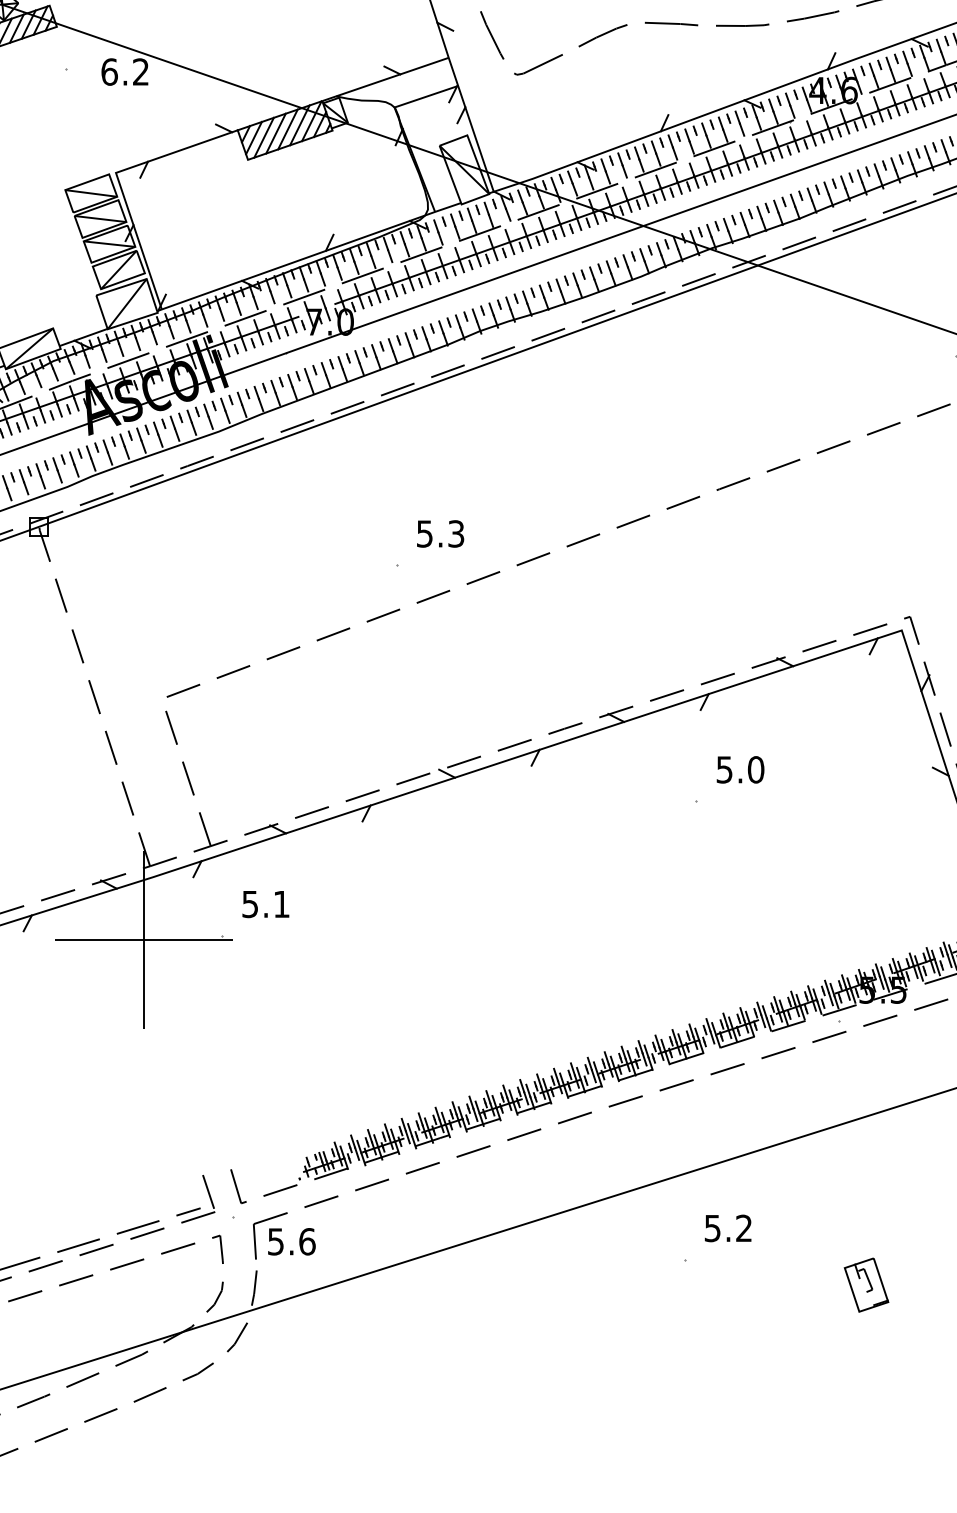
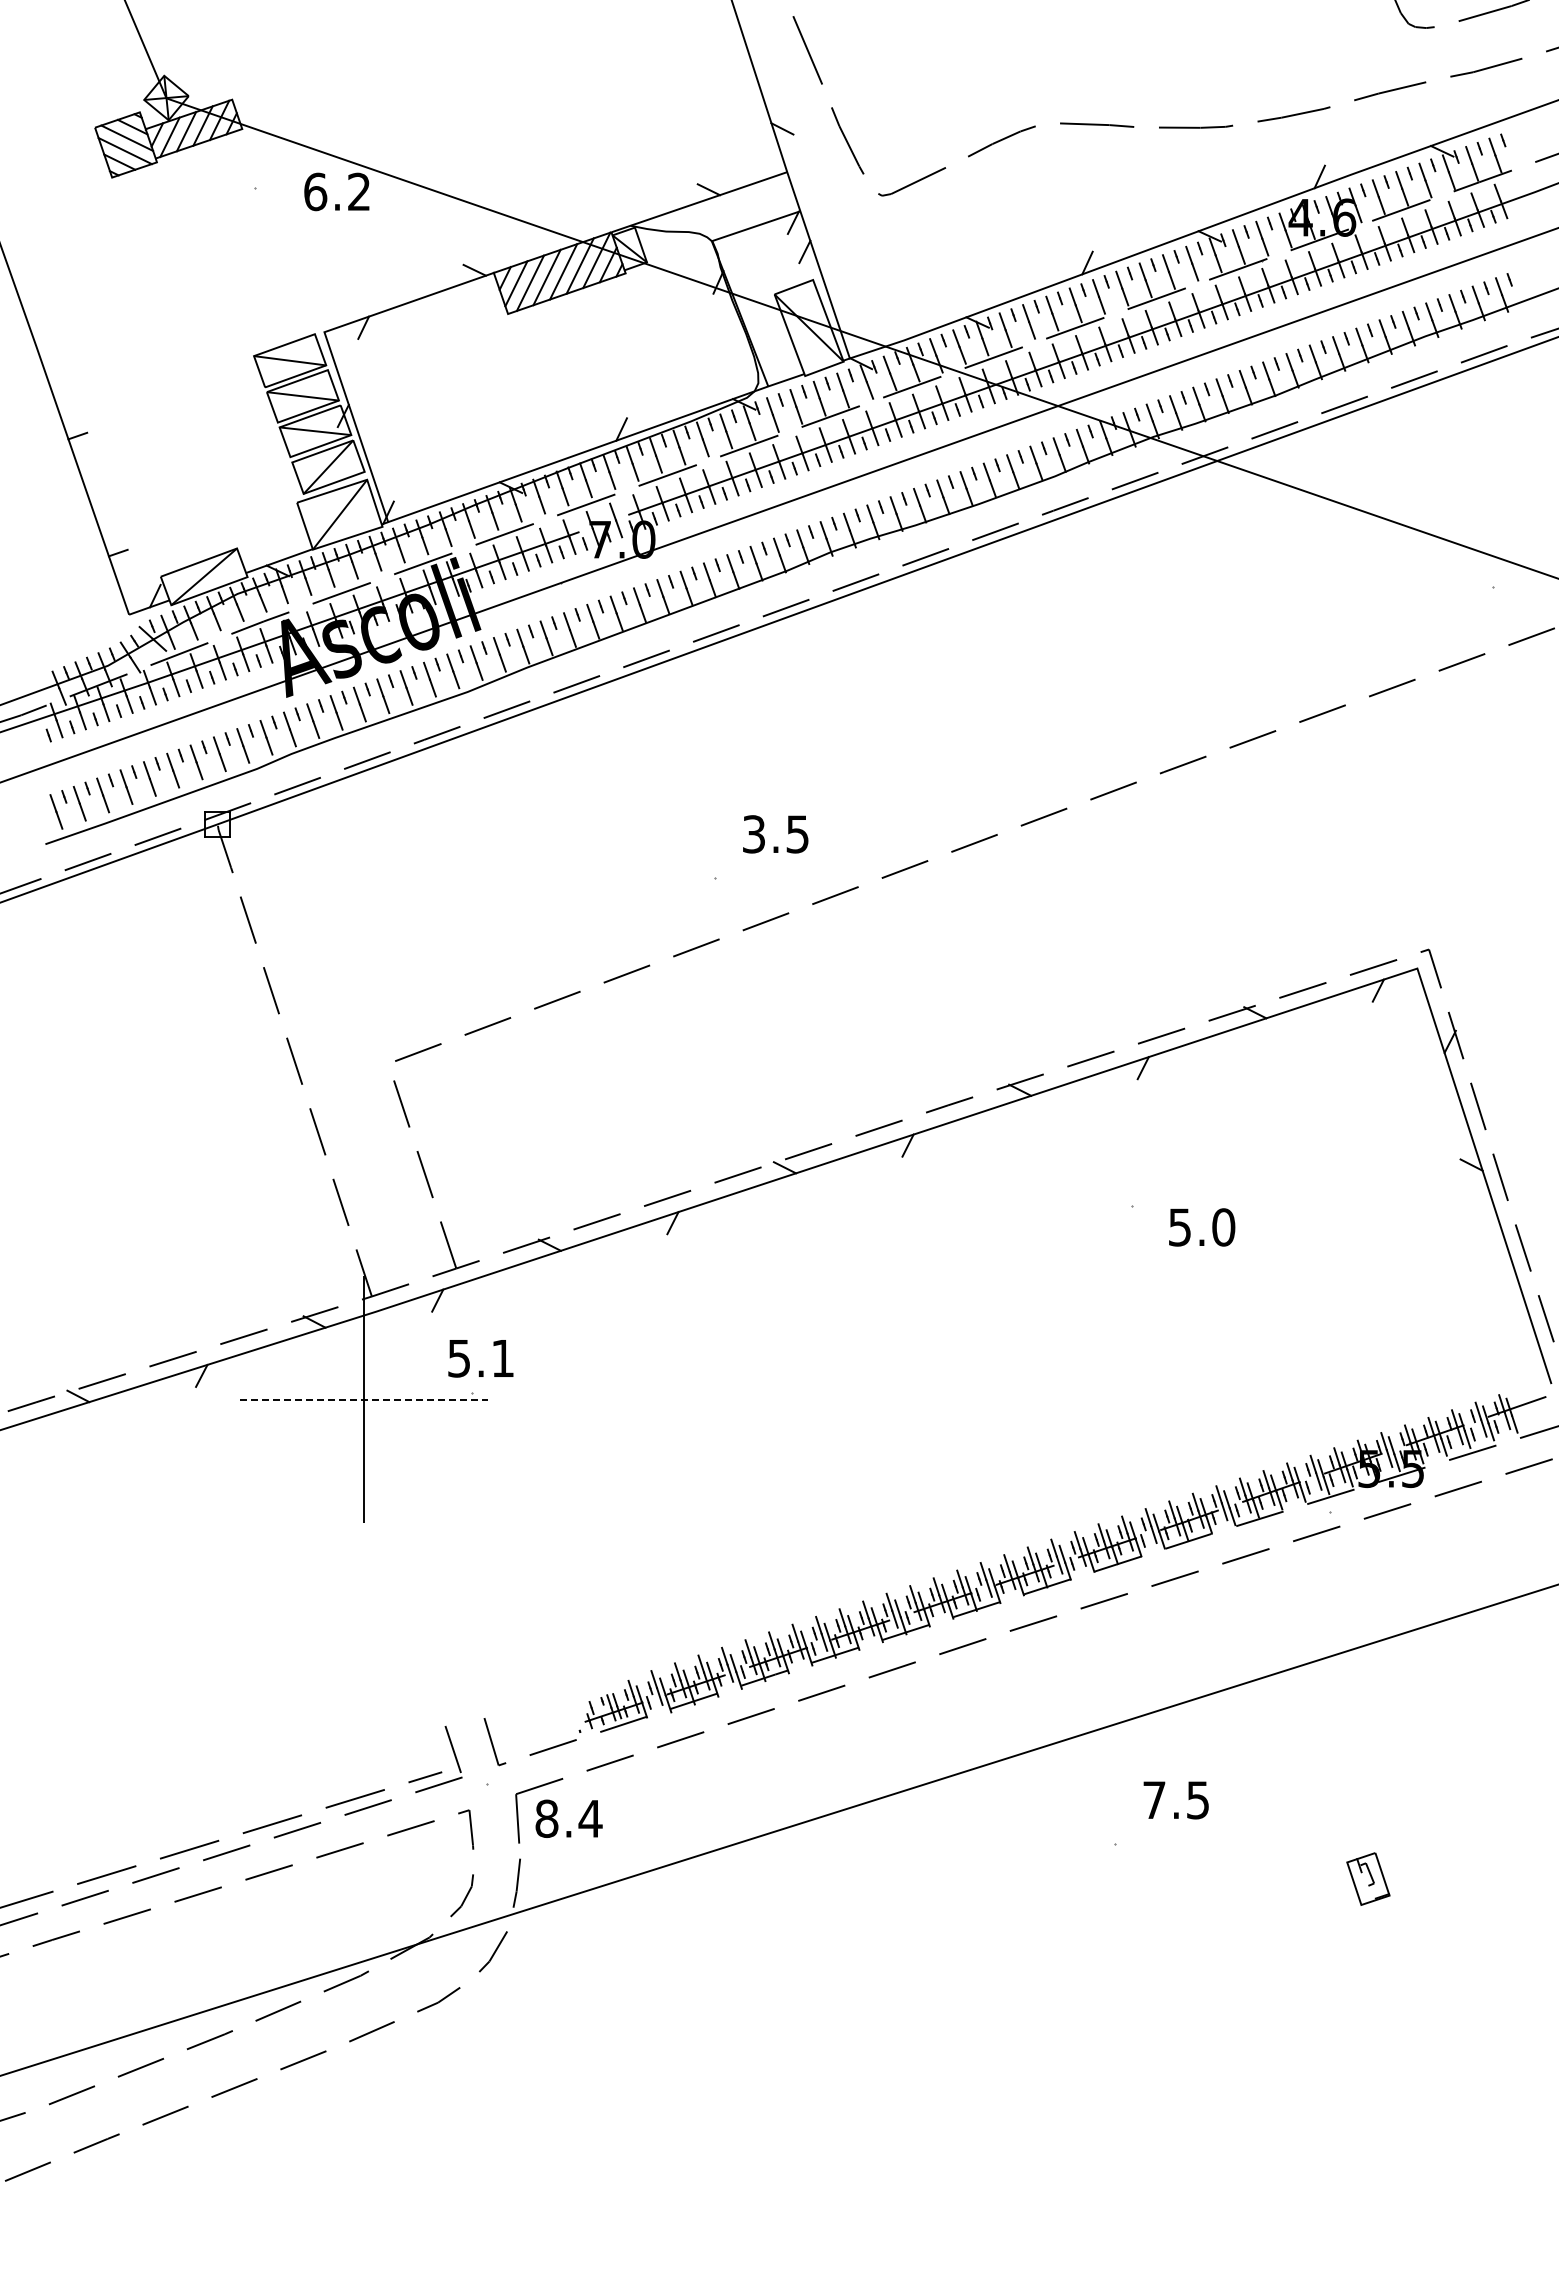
text: (440, 533) -> (775, 833), 5.3 -> 3.5
text: (740, 769) -> (1202, 1227), moved
text: (265, 904) -> (480, 1358), moved
line: (144, 940) -> (363, 1399), solid -> dashed
text: (727, 1228) -> (1175, 1800), 5.2 -> 7.5
text: (291, 1241) -> (568, 1818), 5.6 -> 8.4
part: (866, 1284) -> (1368, 1878), size x0.7

